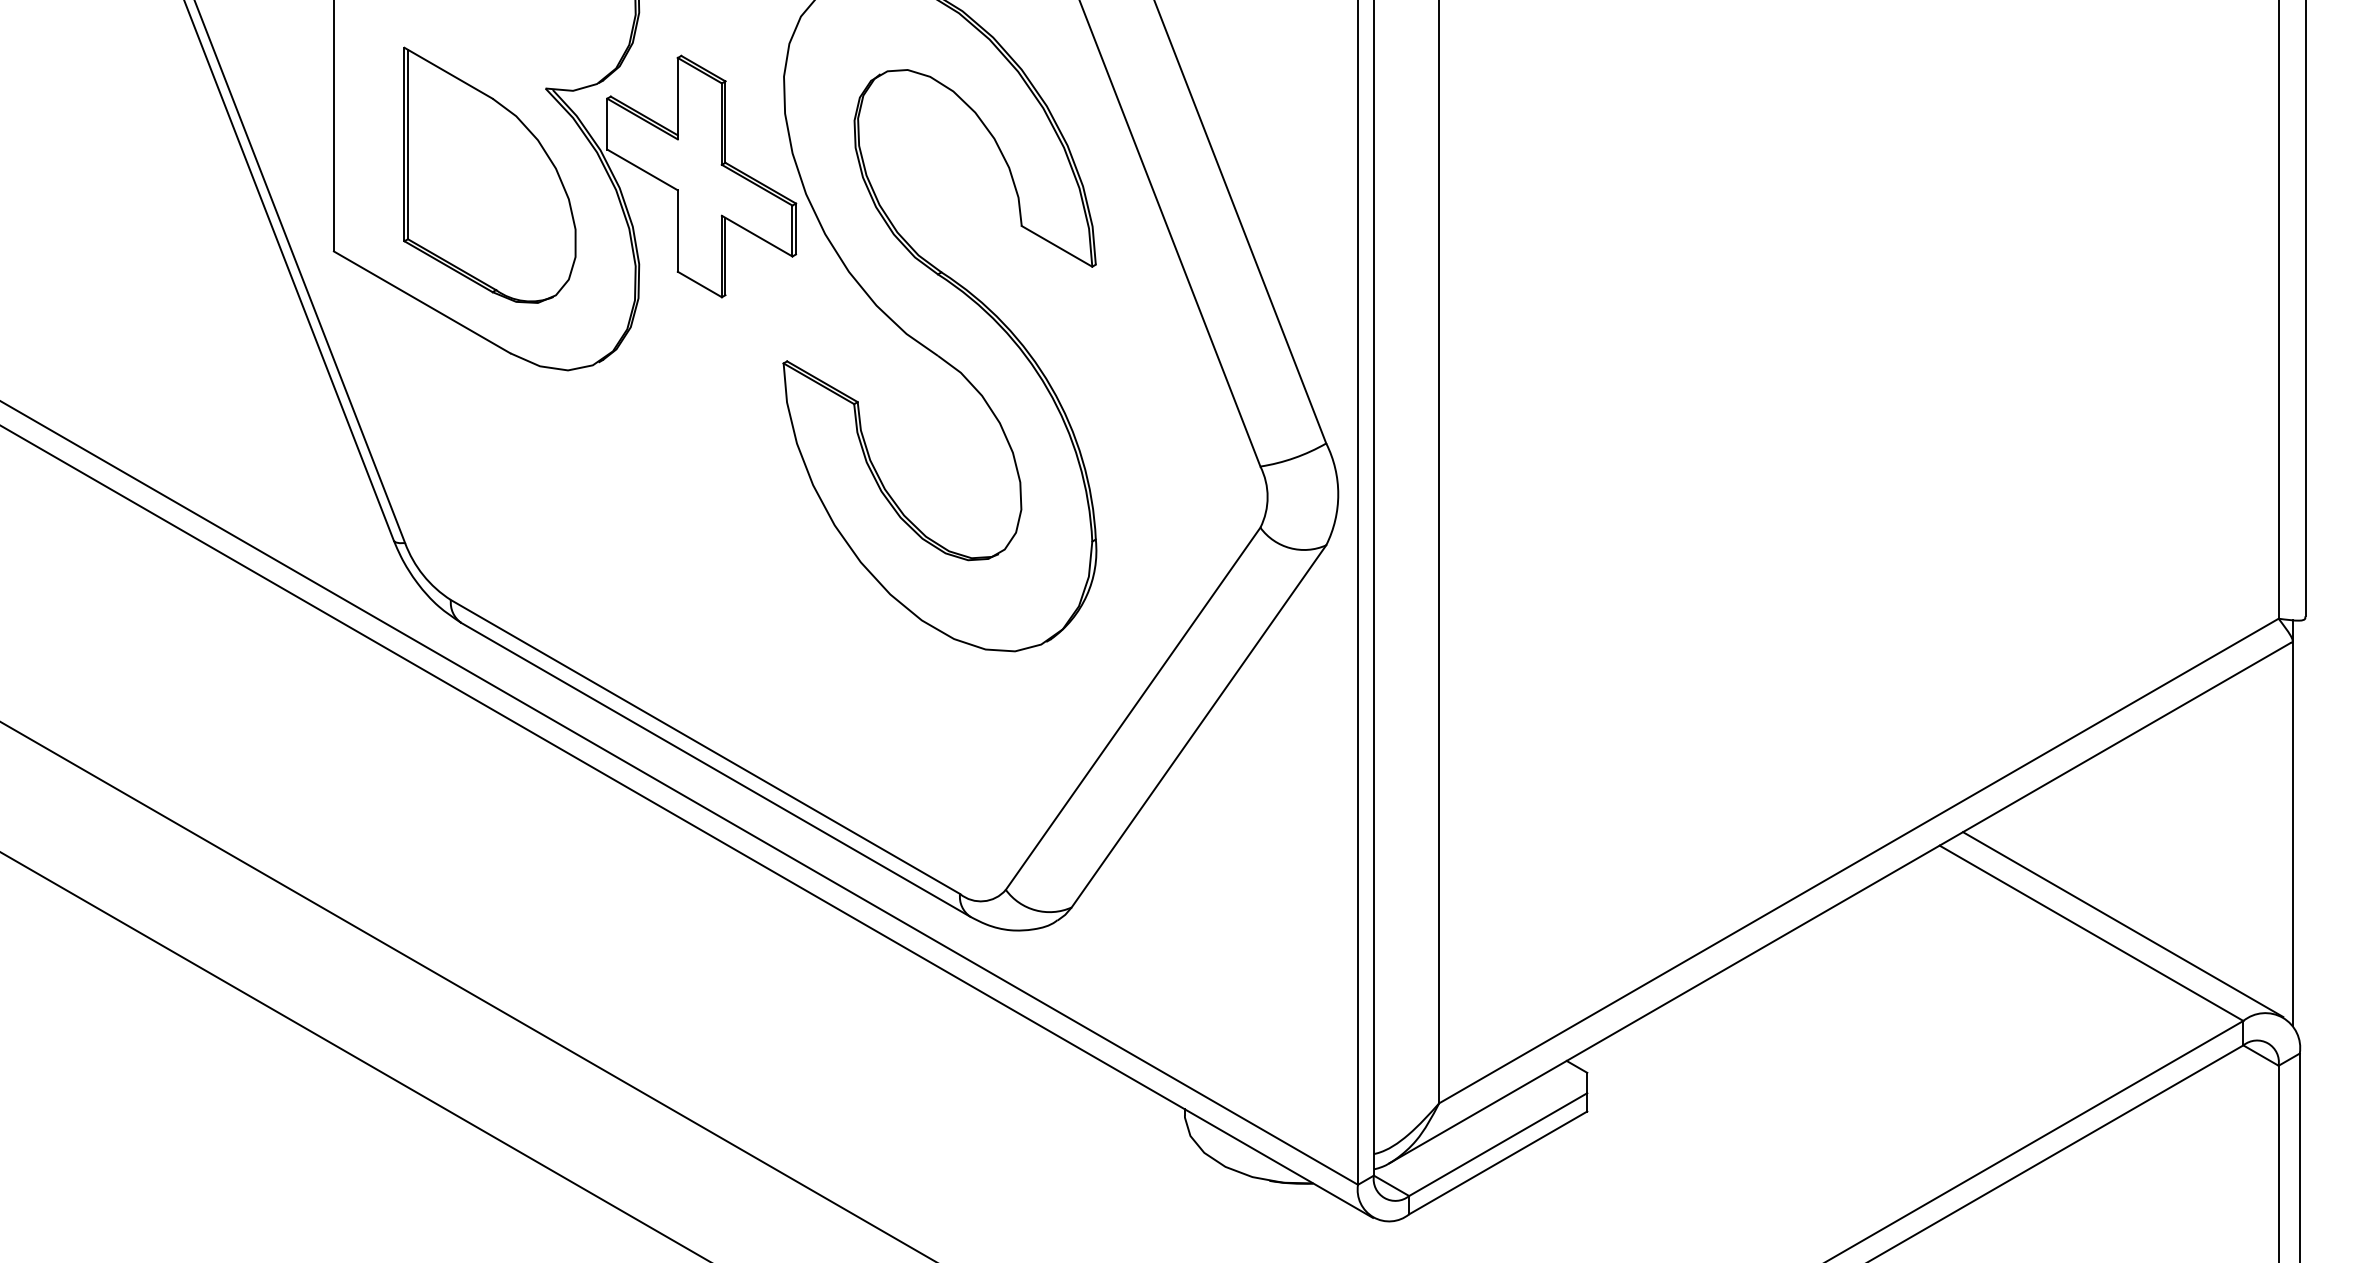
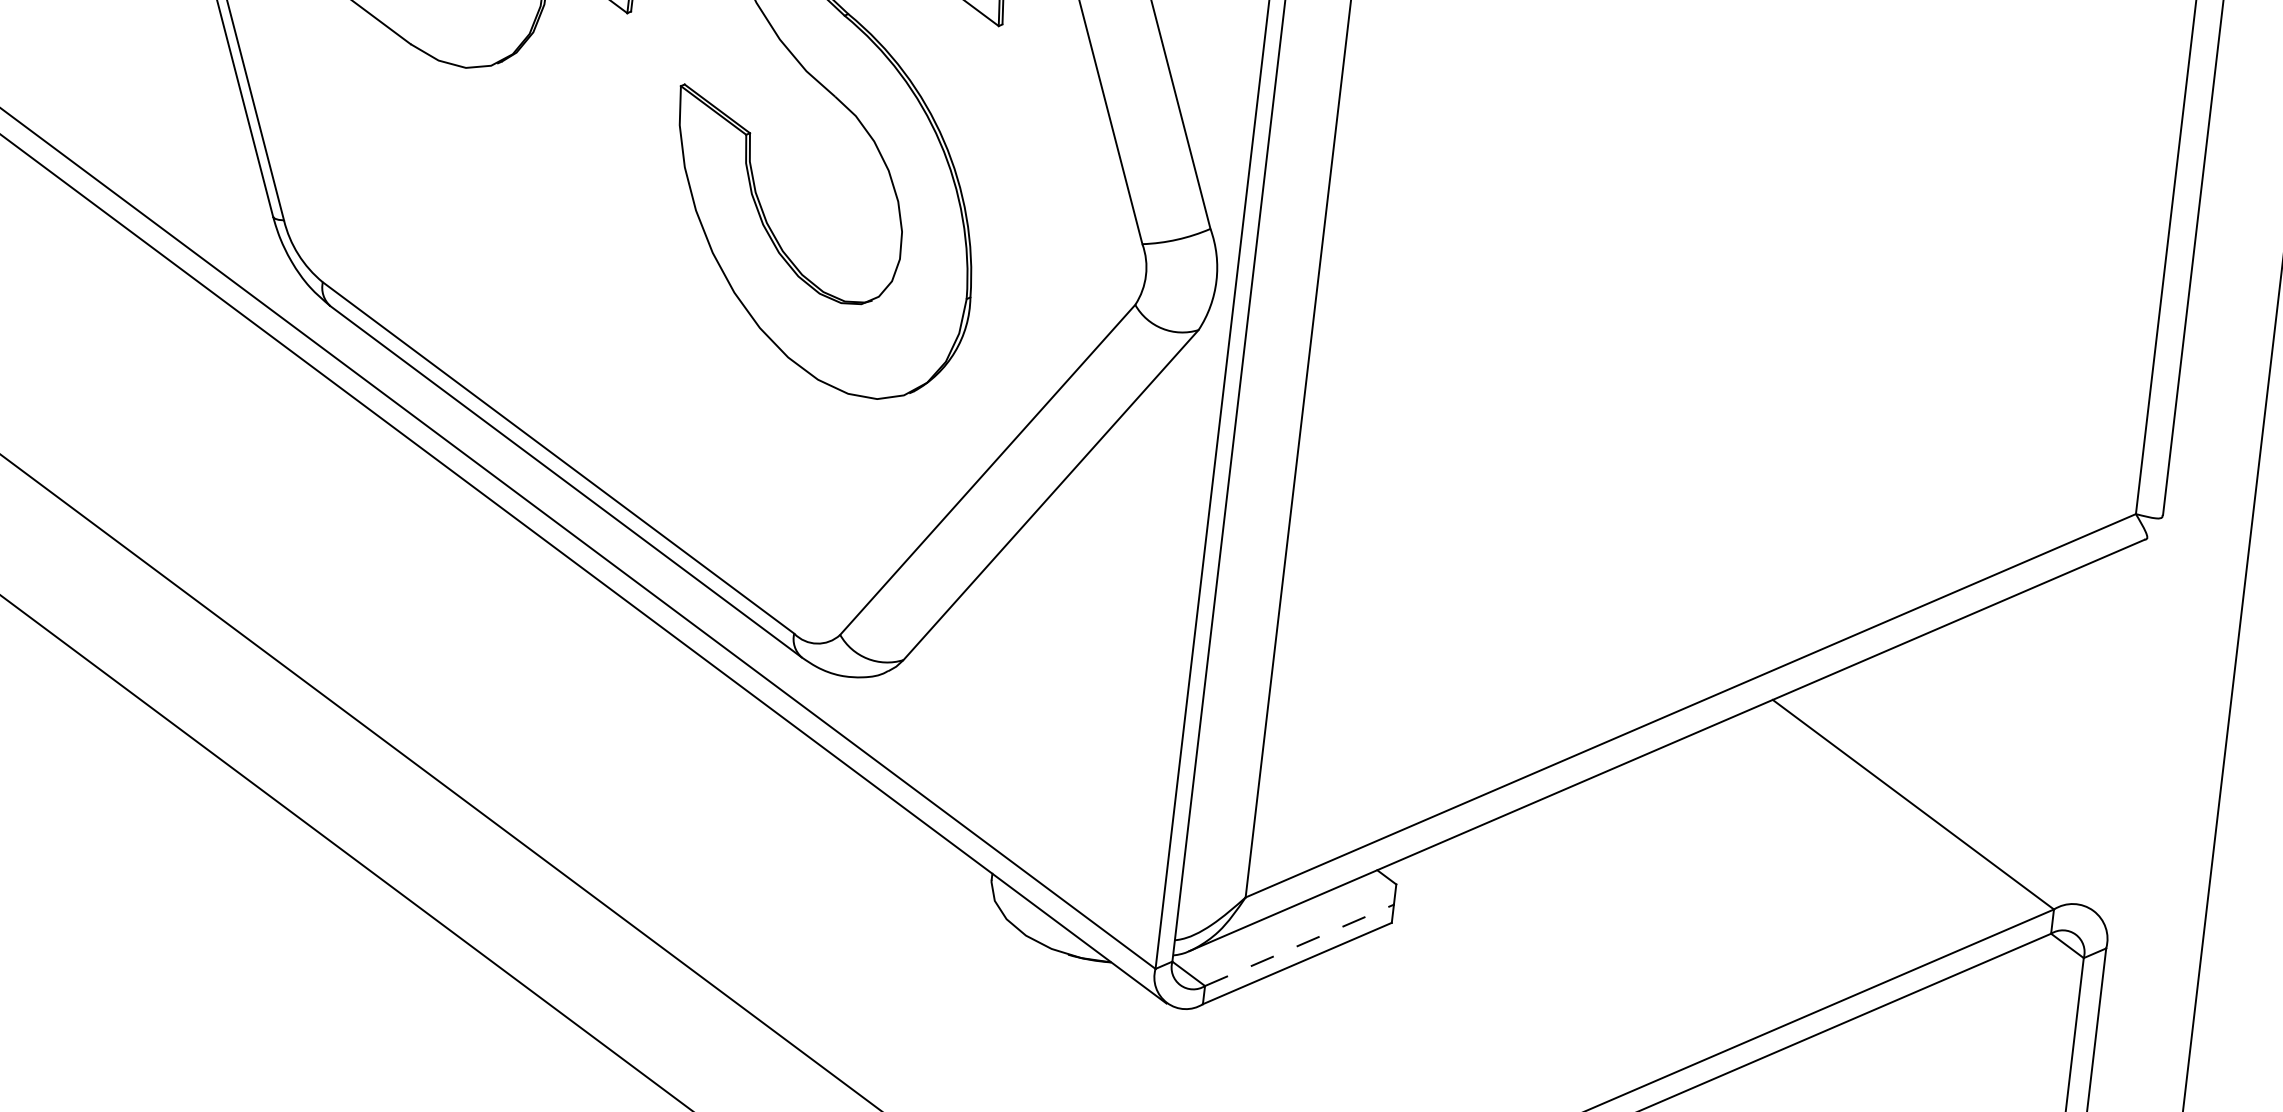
line: (2292, 823) -> (2125, 719), removed
line: (2123, 924) -> (1946, 799), removed
line: (1498, 1144) -> (1299, 945), solid -> dashed

